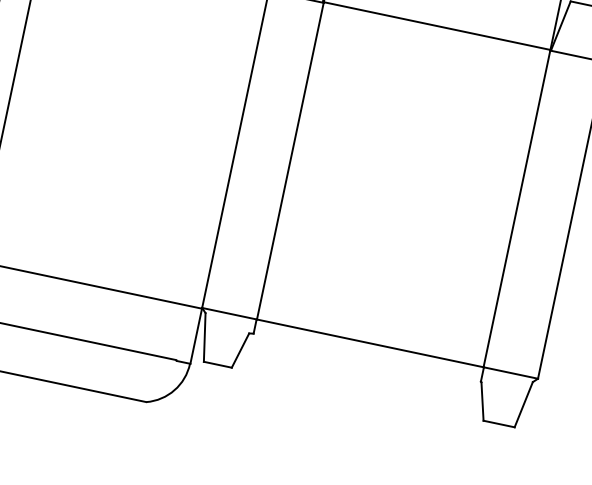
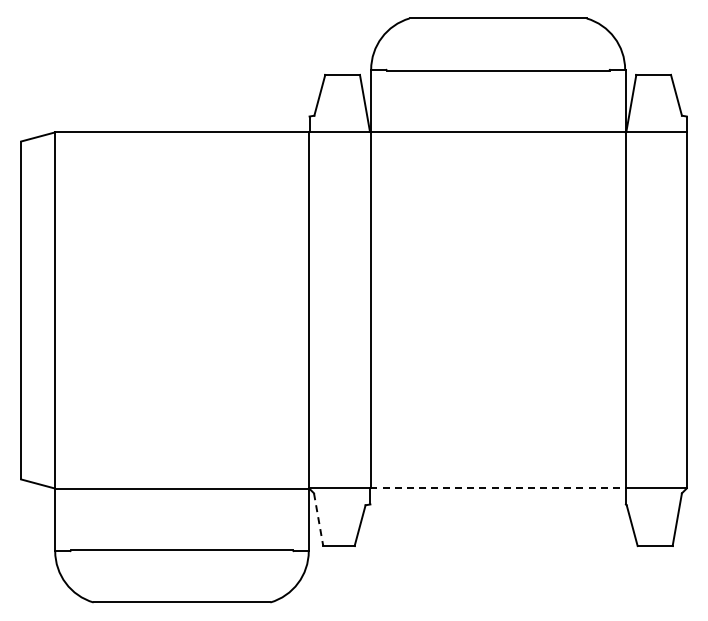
line: (204, 337) -> (318, 519), solid -> dashed
line: (370, 343) -> (498, 488), solid -> dashed

